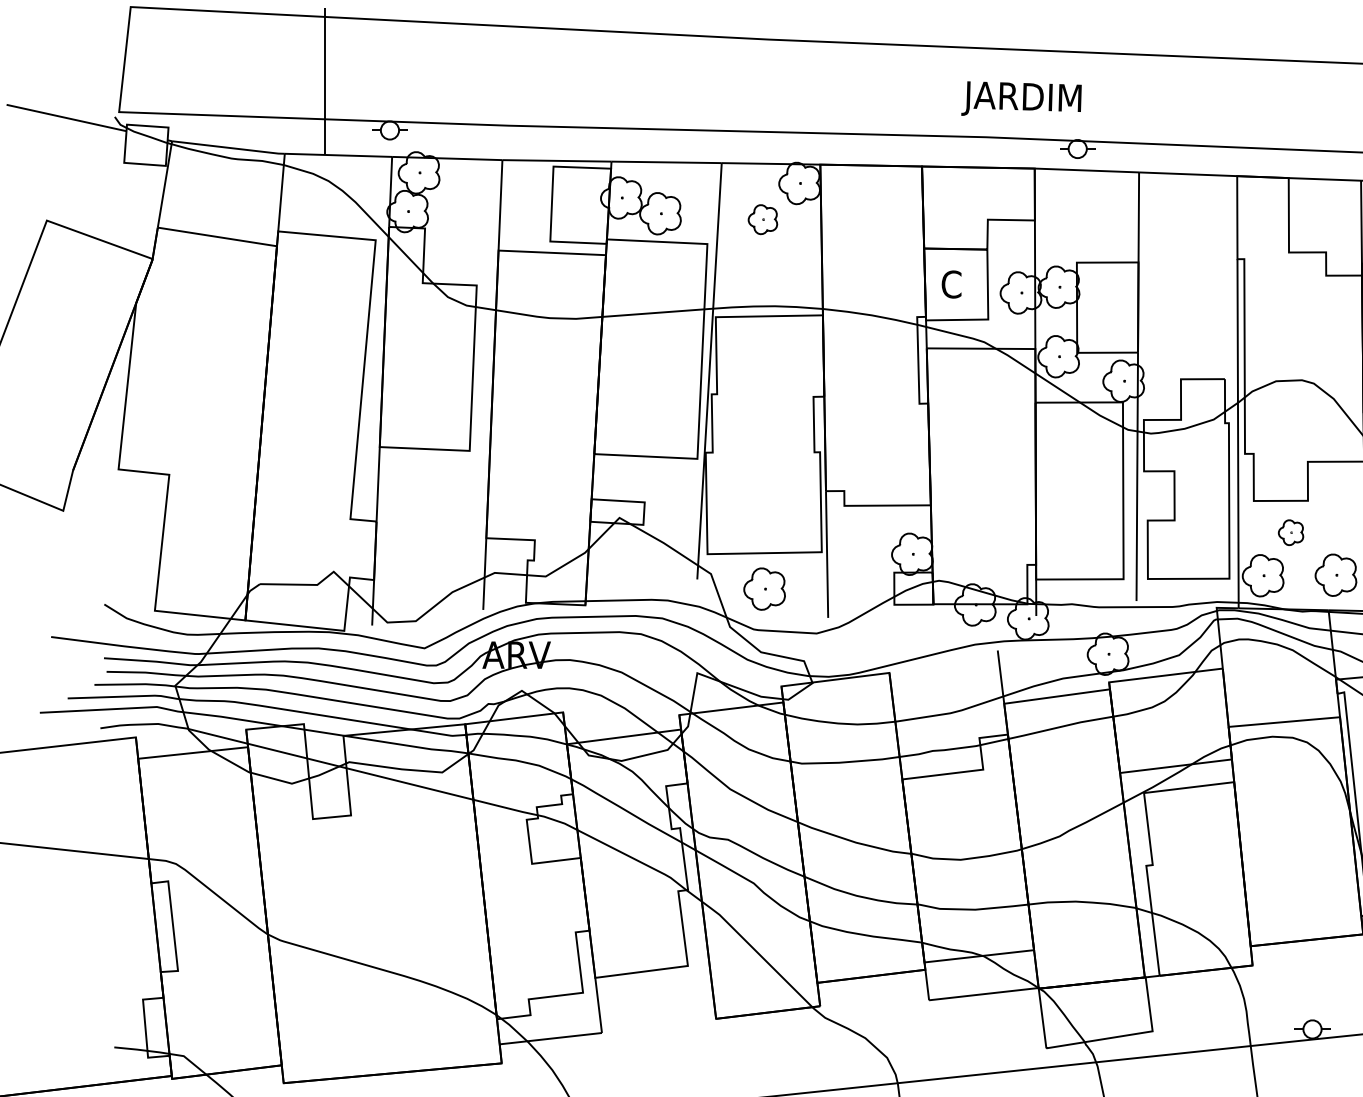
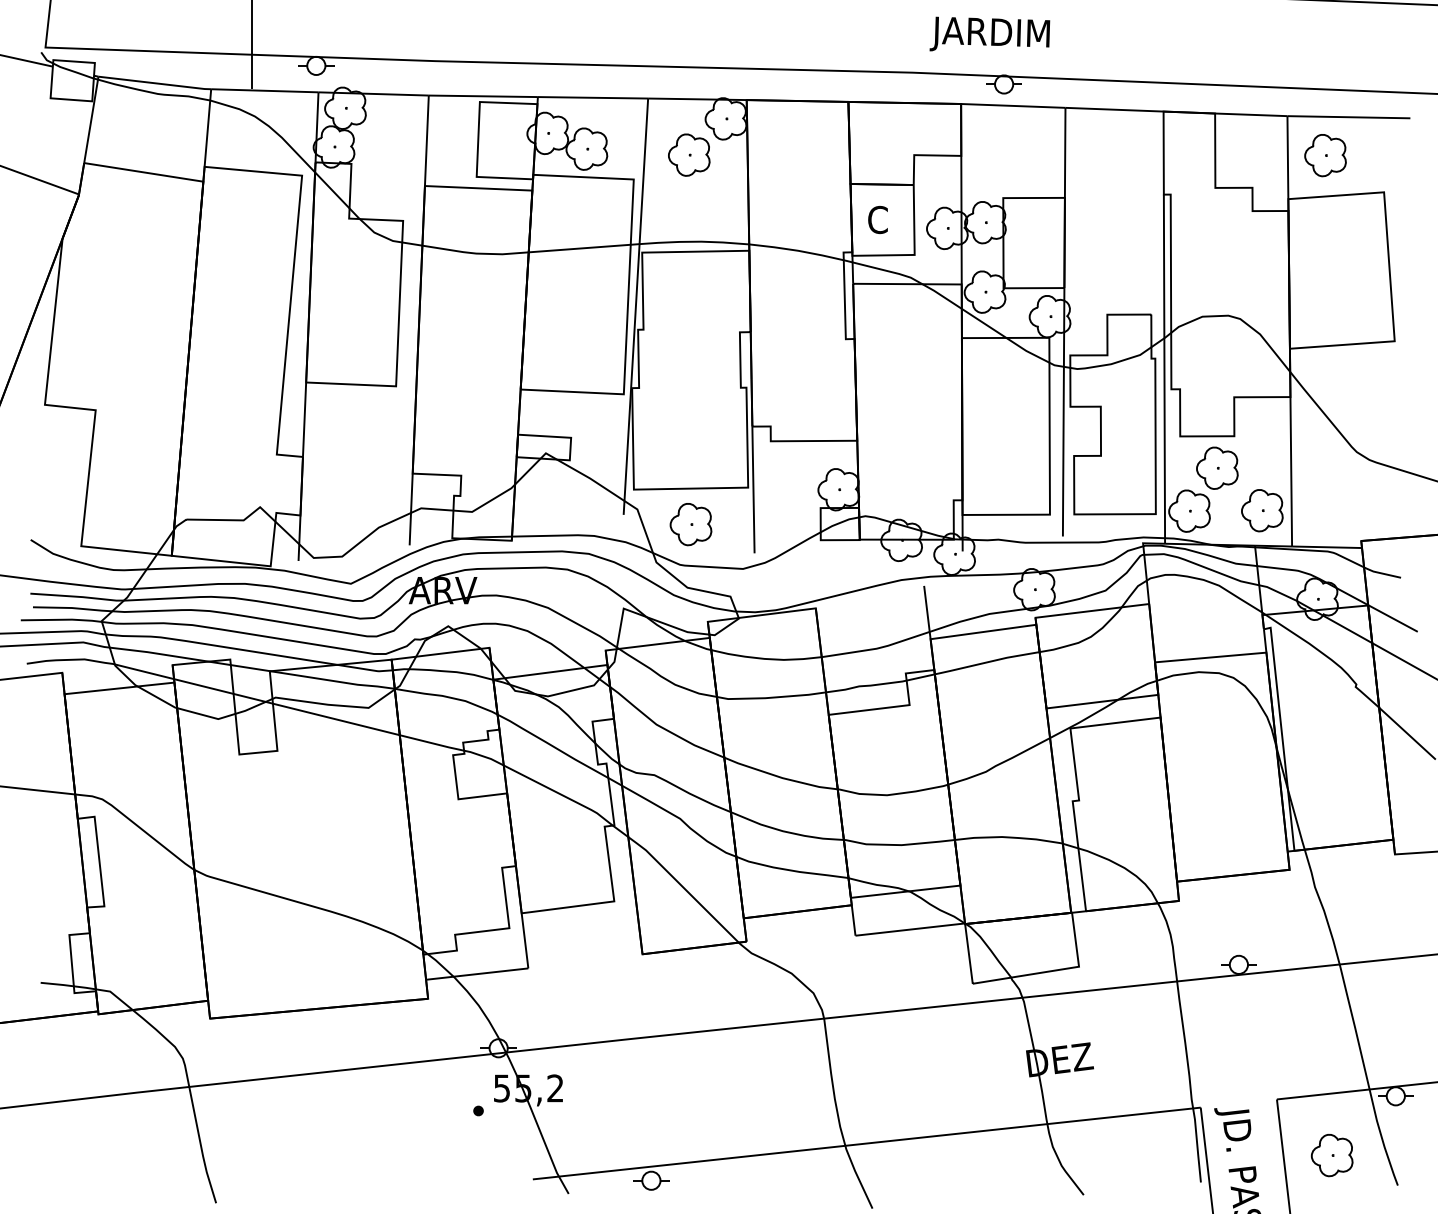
text: (1021, 98) -> (989, 33), moved
part: (763, 219) -> (689, 154), size x1.43
part: (1291, 532) -> (1217, 467), size x1.67

